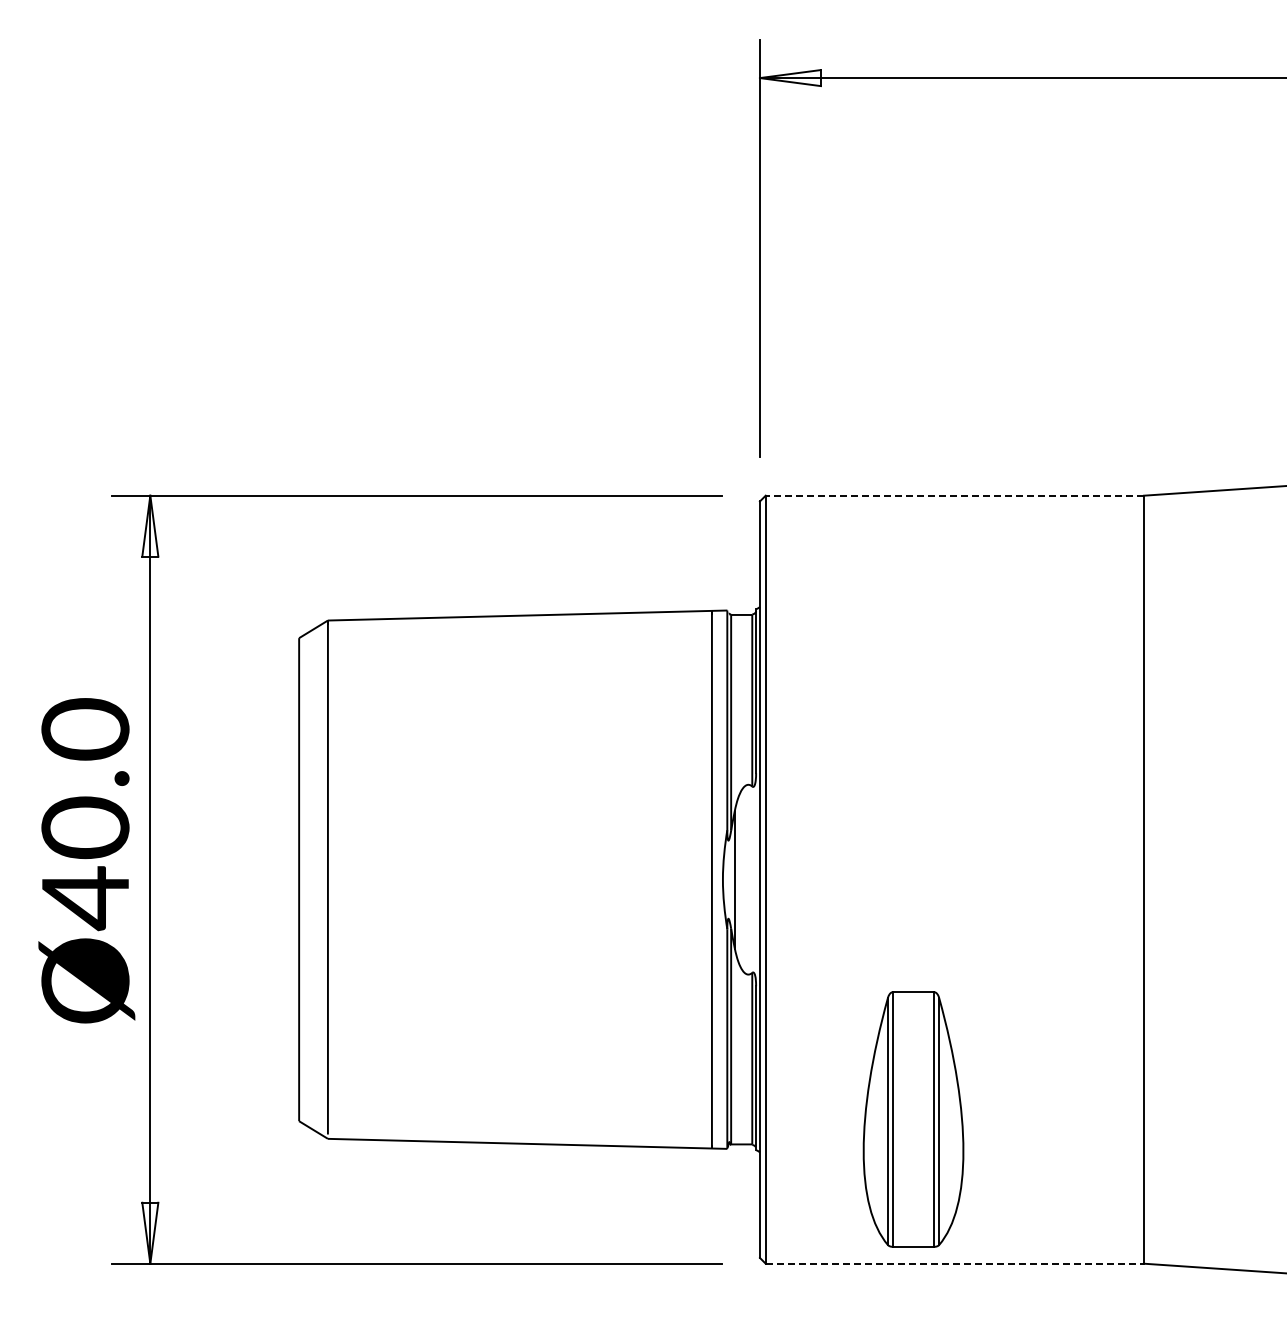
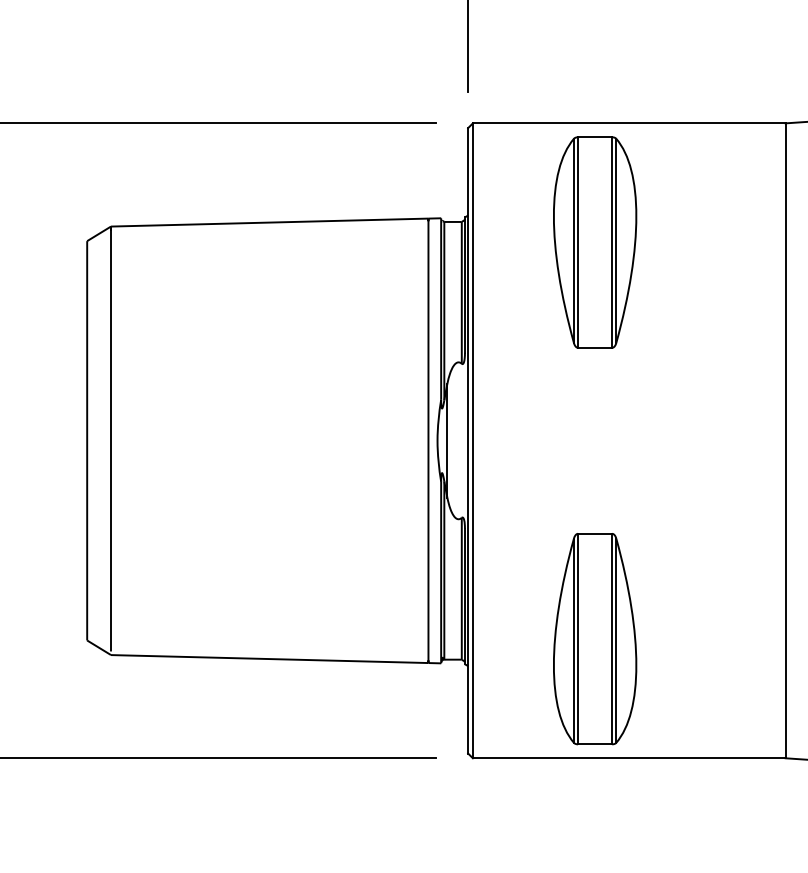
line: (954, 495) -> (628, 123), dashed -> solid
part: (913, 639) -> (595, 242), added
line: (955, 1263) -> (629, 758), dashed -> solid

